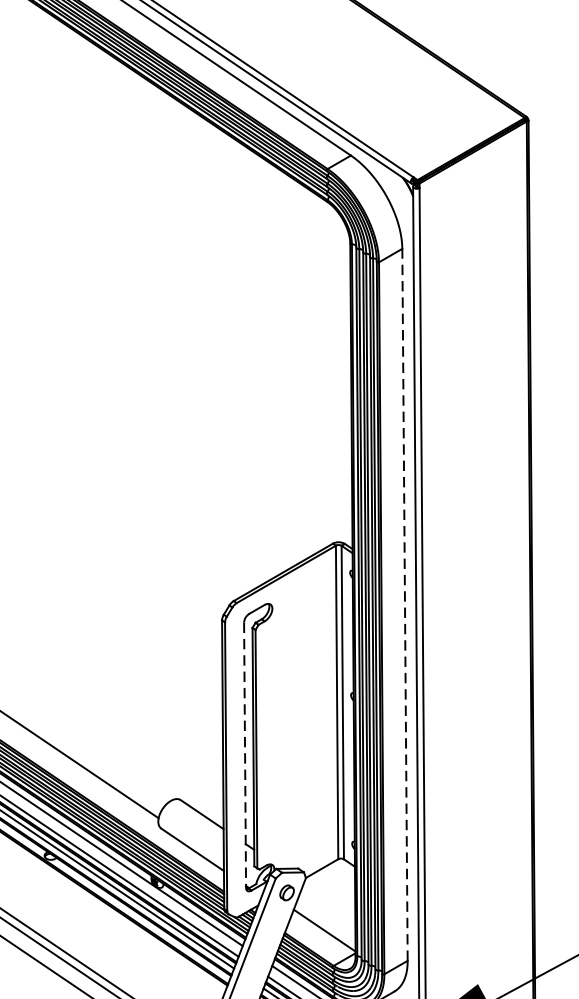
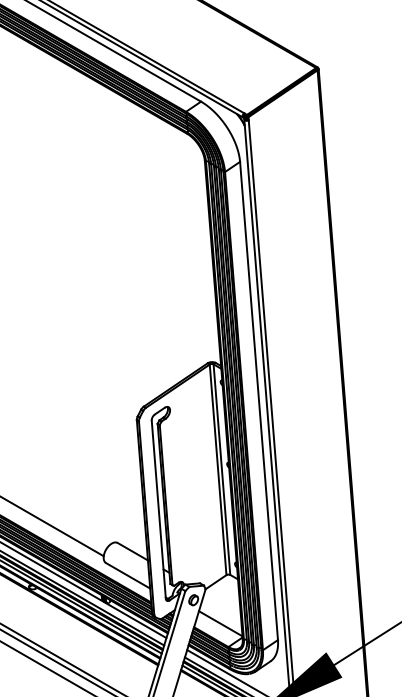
line: (405, 604) -> (259, 400), dashed -> solid
line: (244, 756) -> (158, 510), dashed -> solid

